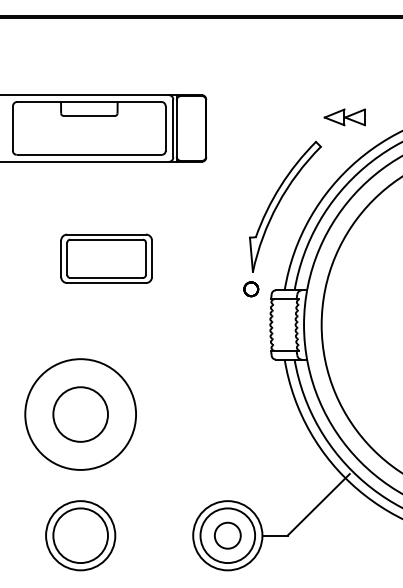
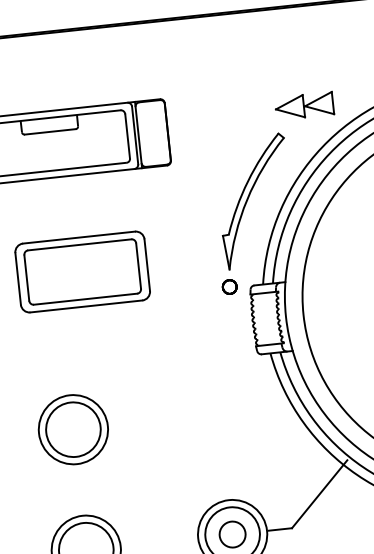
part: (344, 117) -> (304, 106), size x1.43
part: (106, 258) -> (82, 271), size x1.43
circle: (80, 414) -> (73, 429), size x0.62

